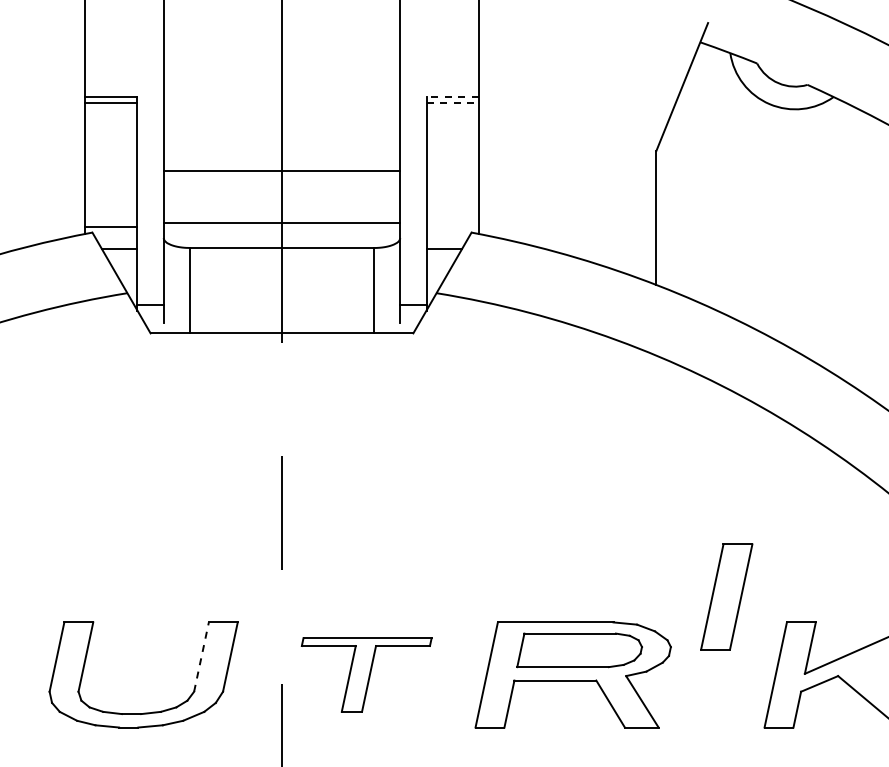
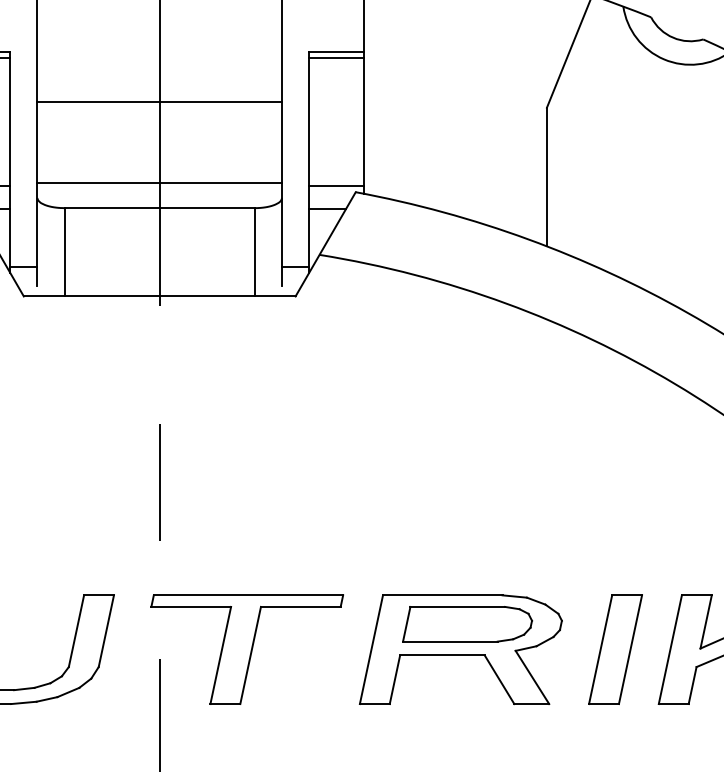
line: (452, 96) -> (336, 51), dashed -> solid
line: (453, 103) -> (337, 58), dashed -> solid
line: (281, 171) -> (159, 102), moved
line: (452, 226) -> (336, 185), added
part: (726, 596) -> (615, 649), moved
line: (201, 656) -> (76, 630), dashed -> solid
part: (366, 674) -> (247, 649), size x1.43

